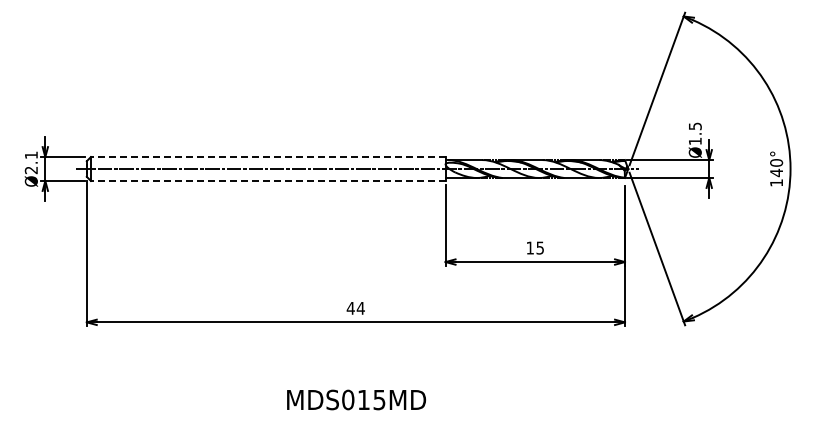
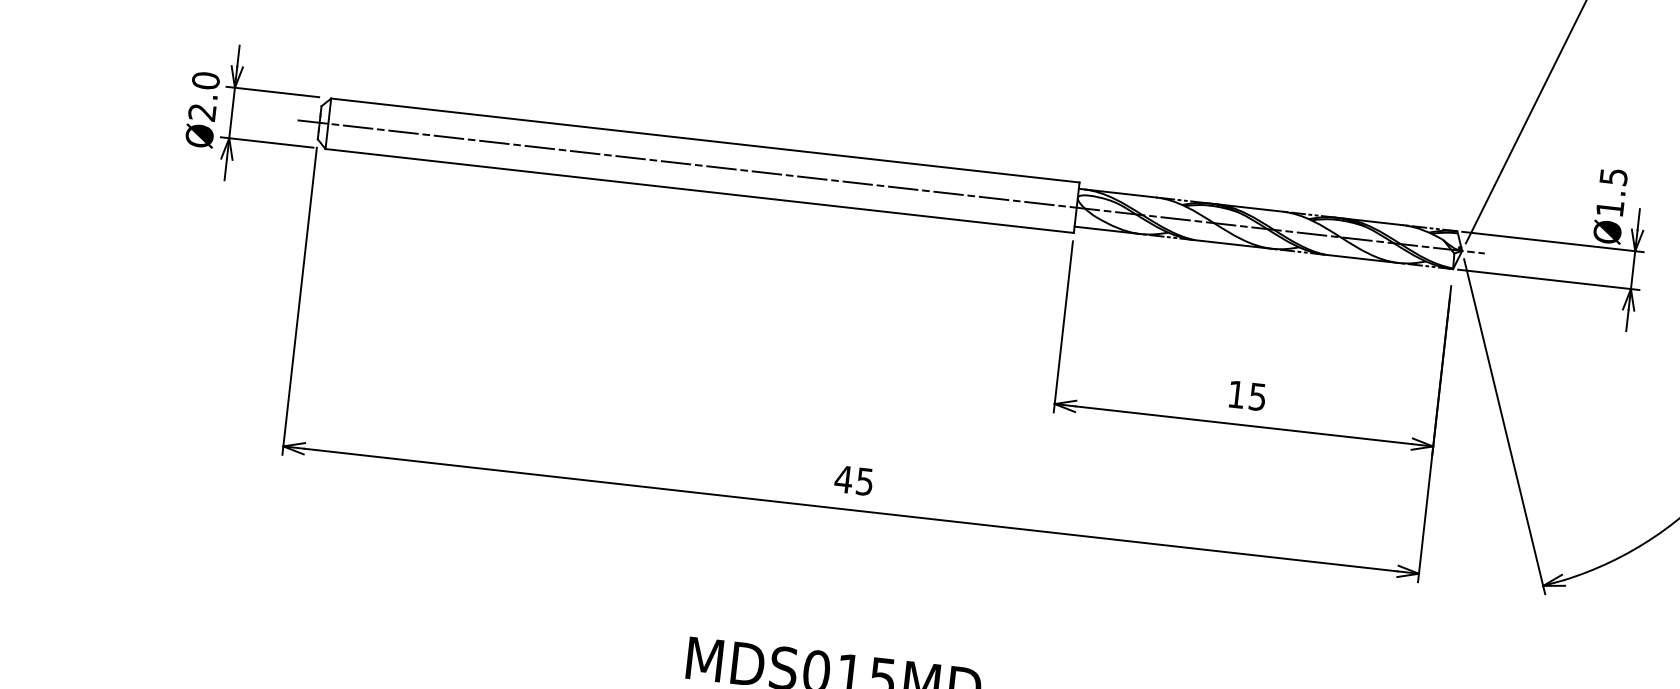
text: (30, 155) -> (203, 80), Ø2.1 -> Ø2.0
line: (267, 157) -> (703, 141), dashed -> solid
line: (267, 180) -> (698, 189), dashed -> solid
text: (360, 308) -> (864, 481), 44 -> 45

